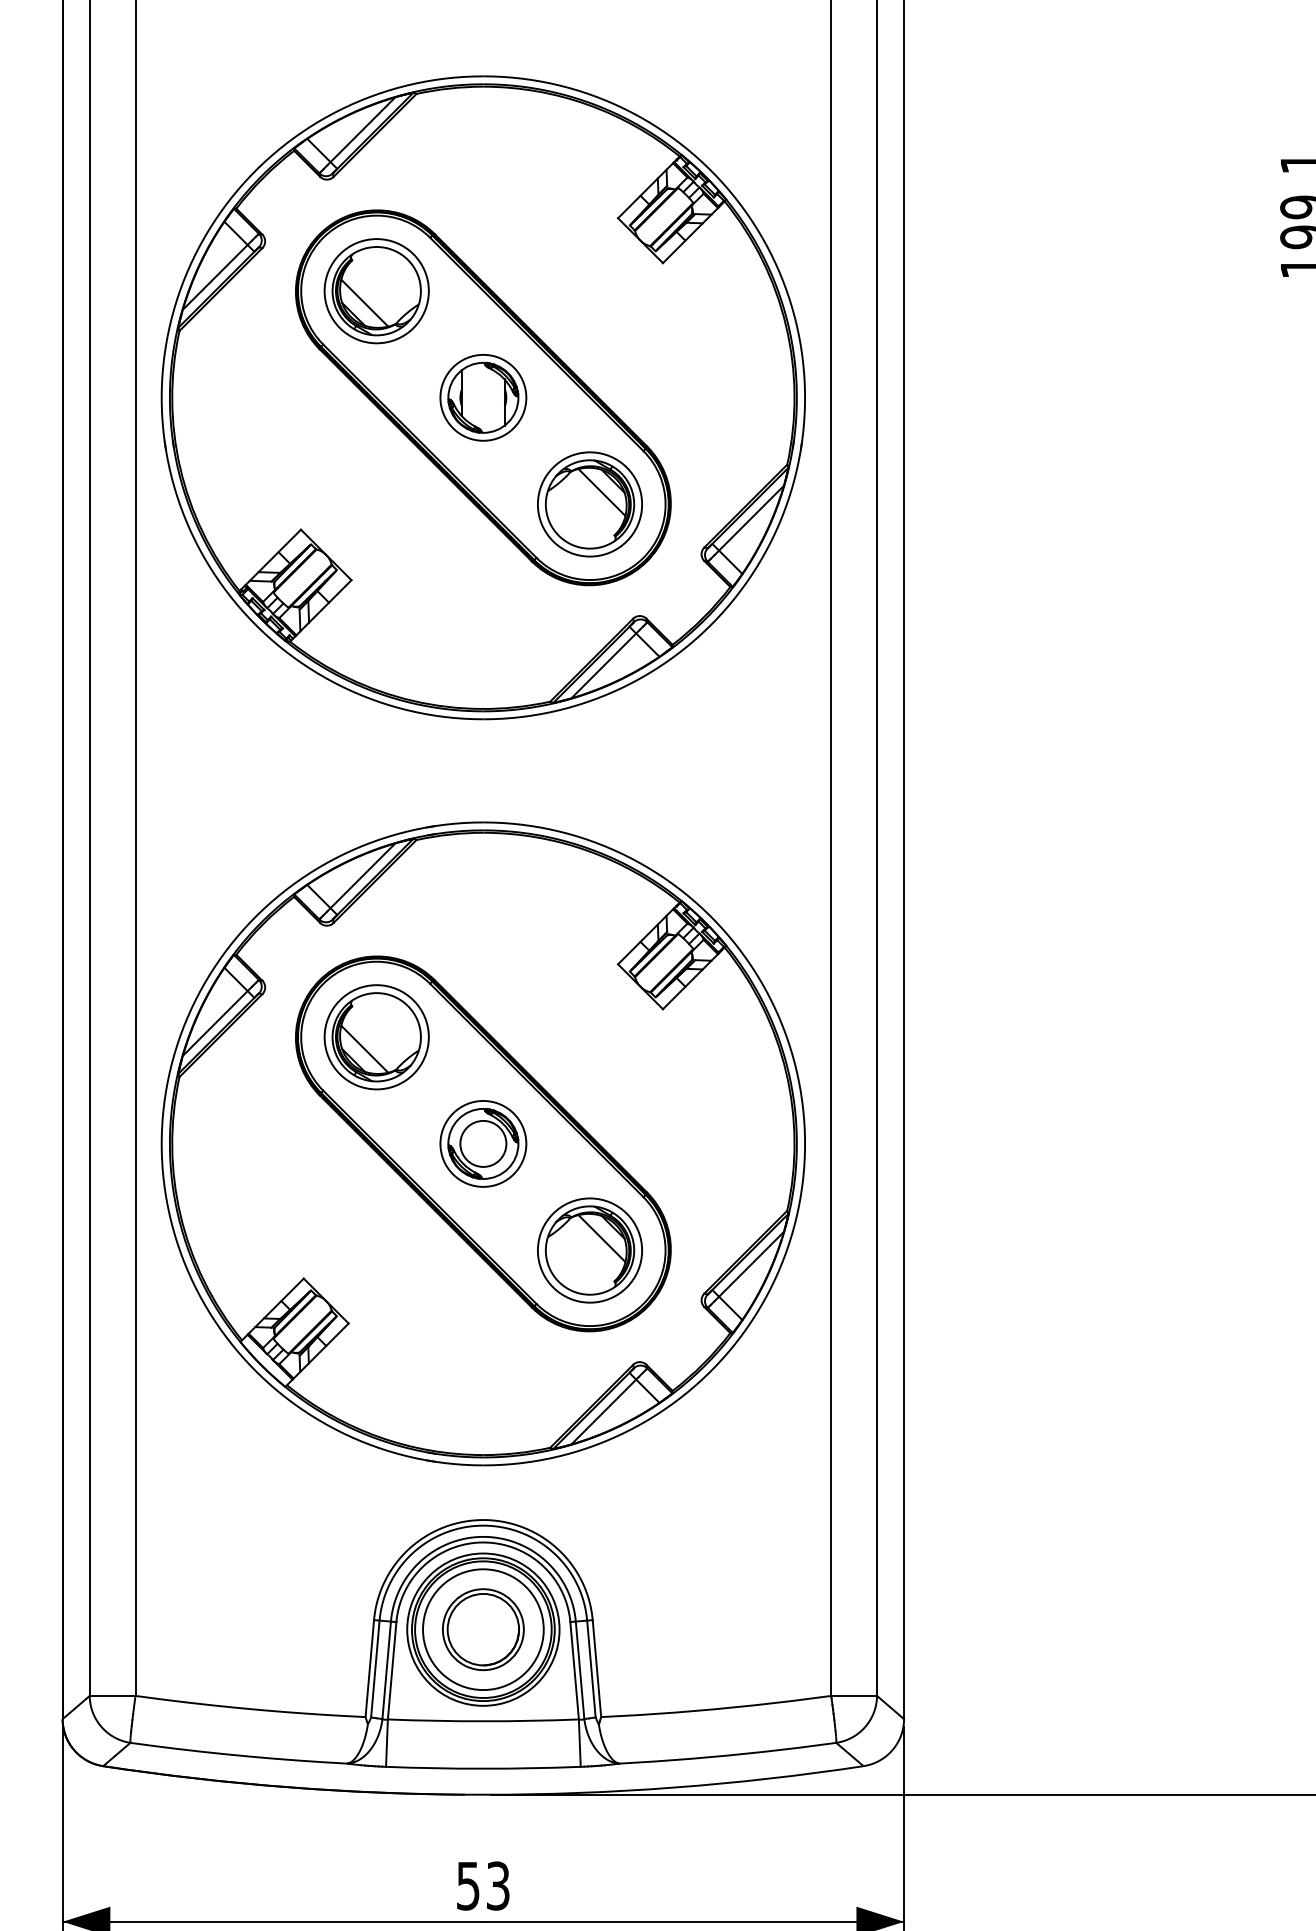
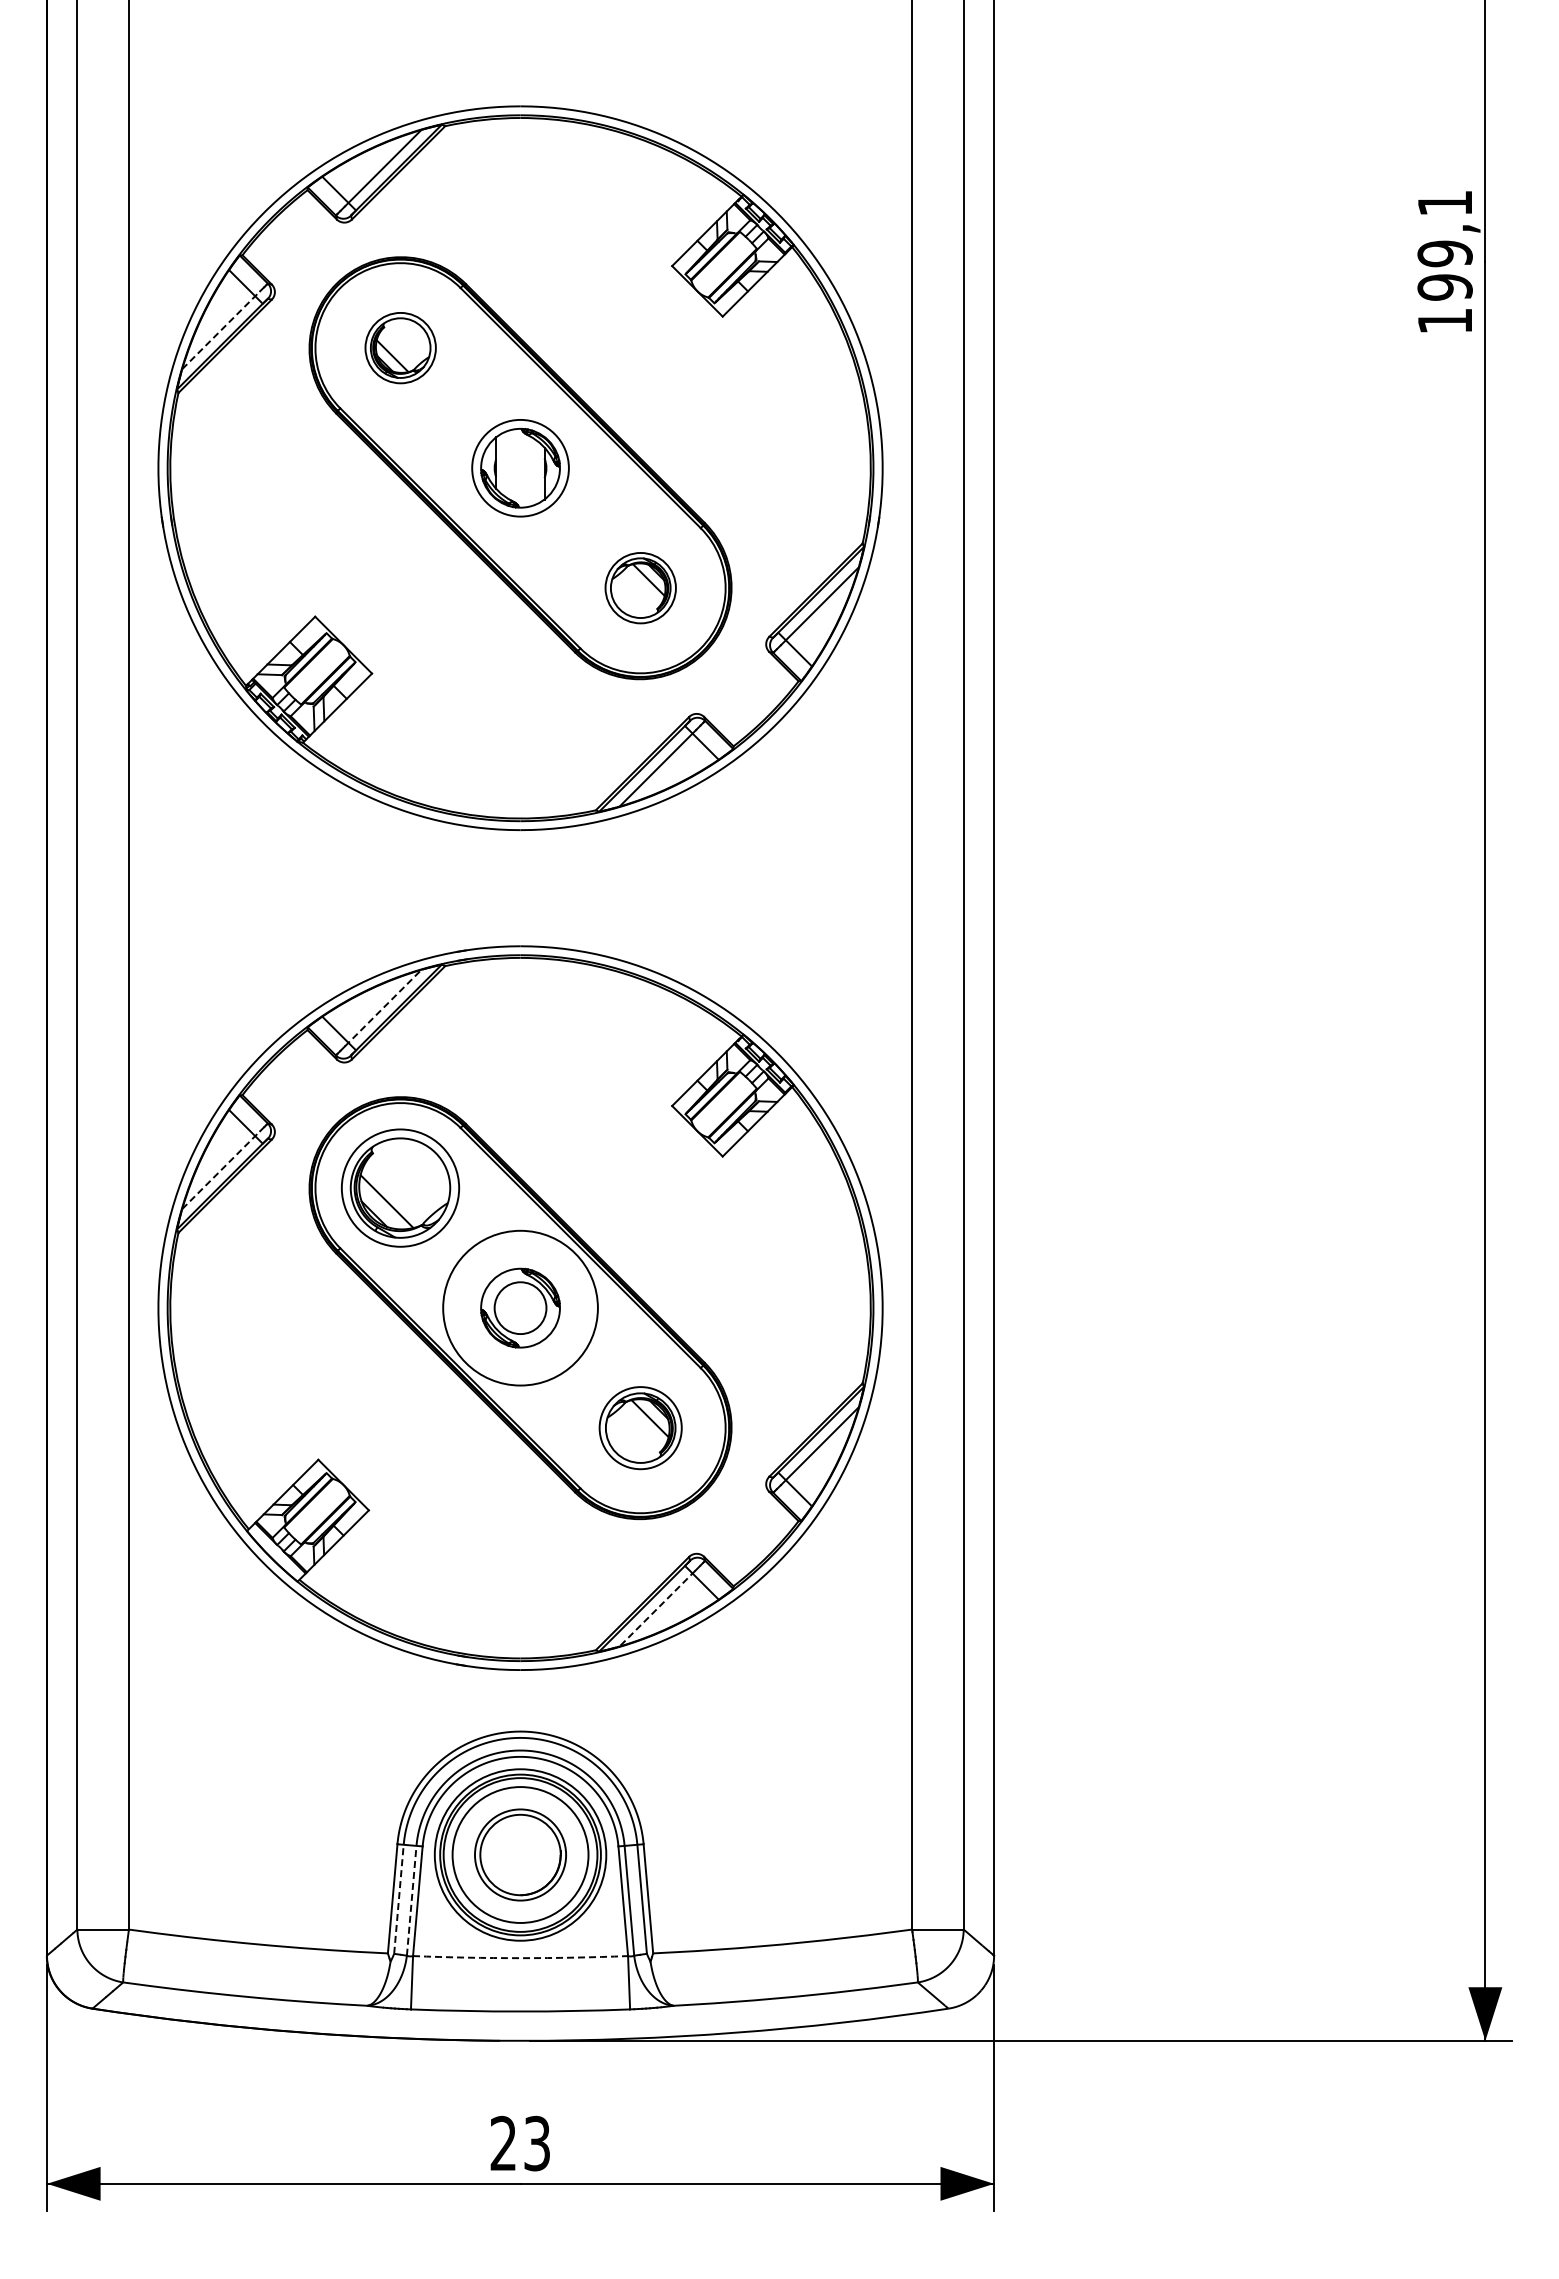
line: (217, 274) -> (221, 329), solid -> dashed
part: (376, 290) -> (400, 347), size x0.6
part: (589, 503) -> (640, 587), size x0.6
line: (361, 876) -> (383, 1007), solid -> dashed
line: (217, 1020) -> (221, 1169), solid -> dashed
circle: (483, 1143) -> (520, 1307), size x1.6
part: (589, 1249) -> (640, 1427), size x0.7
line: (605, 1410) -> (657, 1608), solid -> dashed
line: (374, 1669) -> (398, 1899), solid -> dashed
line: (386, 1670) -> (411, 1900), solid -> dashed
arc: (483, 1721) -> (520, 1958), solid -> dashed
text: (467, 1885) -> (502, 2143), 53 -> 23

